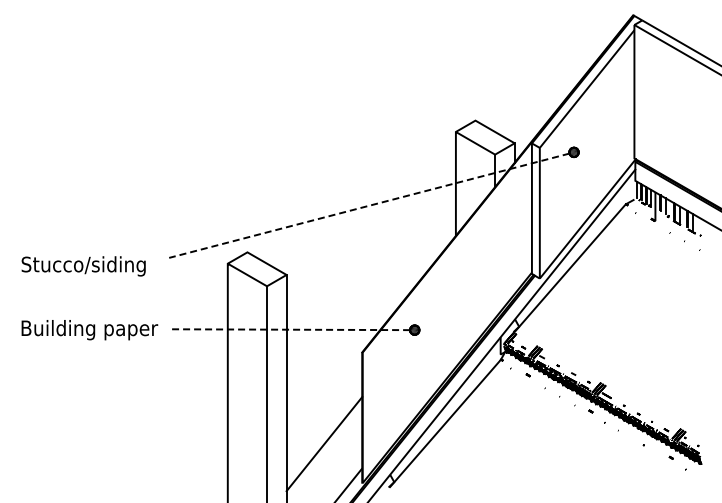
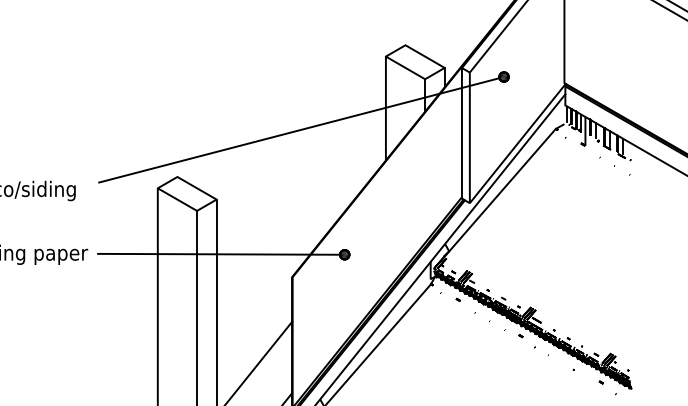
line: (369, 205) -> (299, 130), dashed -> solid
line: (288, 329) -> (218, 254), dashed -> solid

